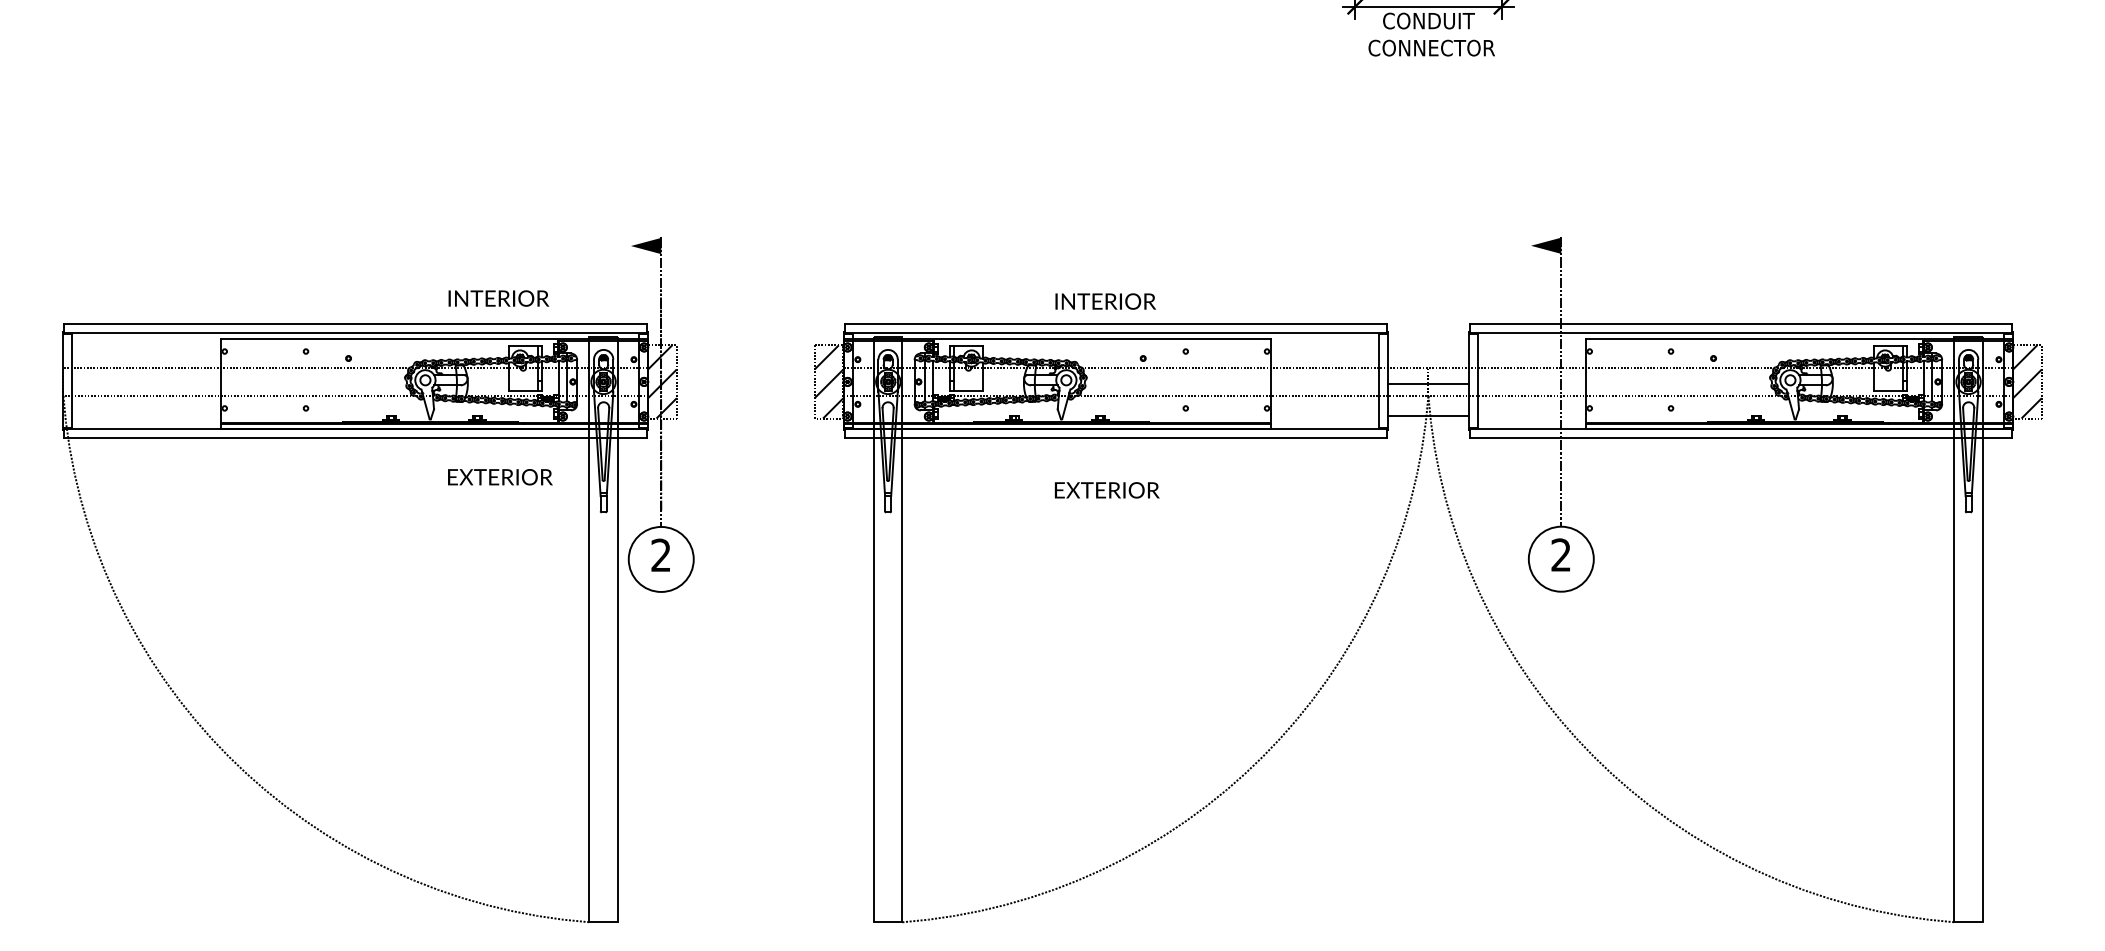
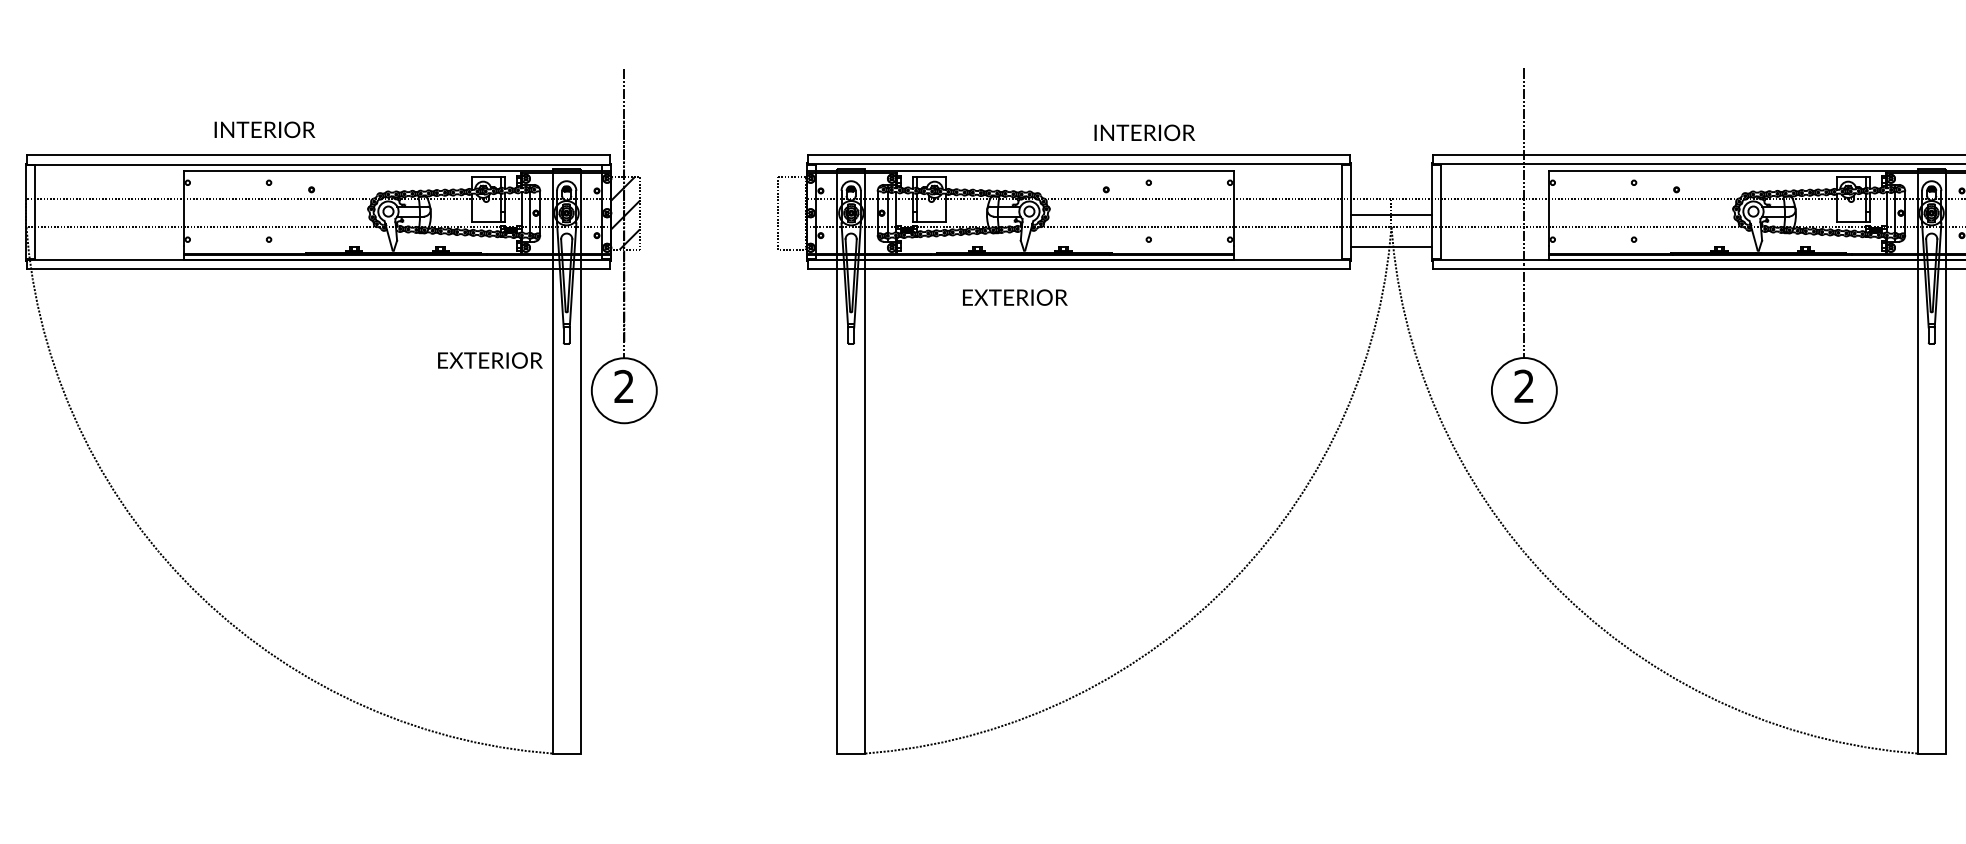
fill: (645, 245) -> (608, 76), removed
fill: (1546, 245) -> (1509, 76), removed
text: (498, 298) -> (264, 129), moved
text: (1105, 301) -> (1144, 132), moved
hatch: (828, 381) -> (791, 212), removed
text: (500, 477) -> (490, 360), moved
text: (1107, 490) -> (1015, 297), moved

